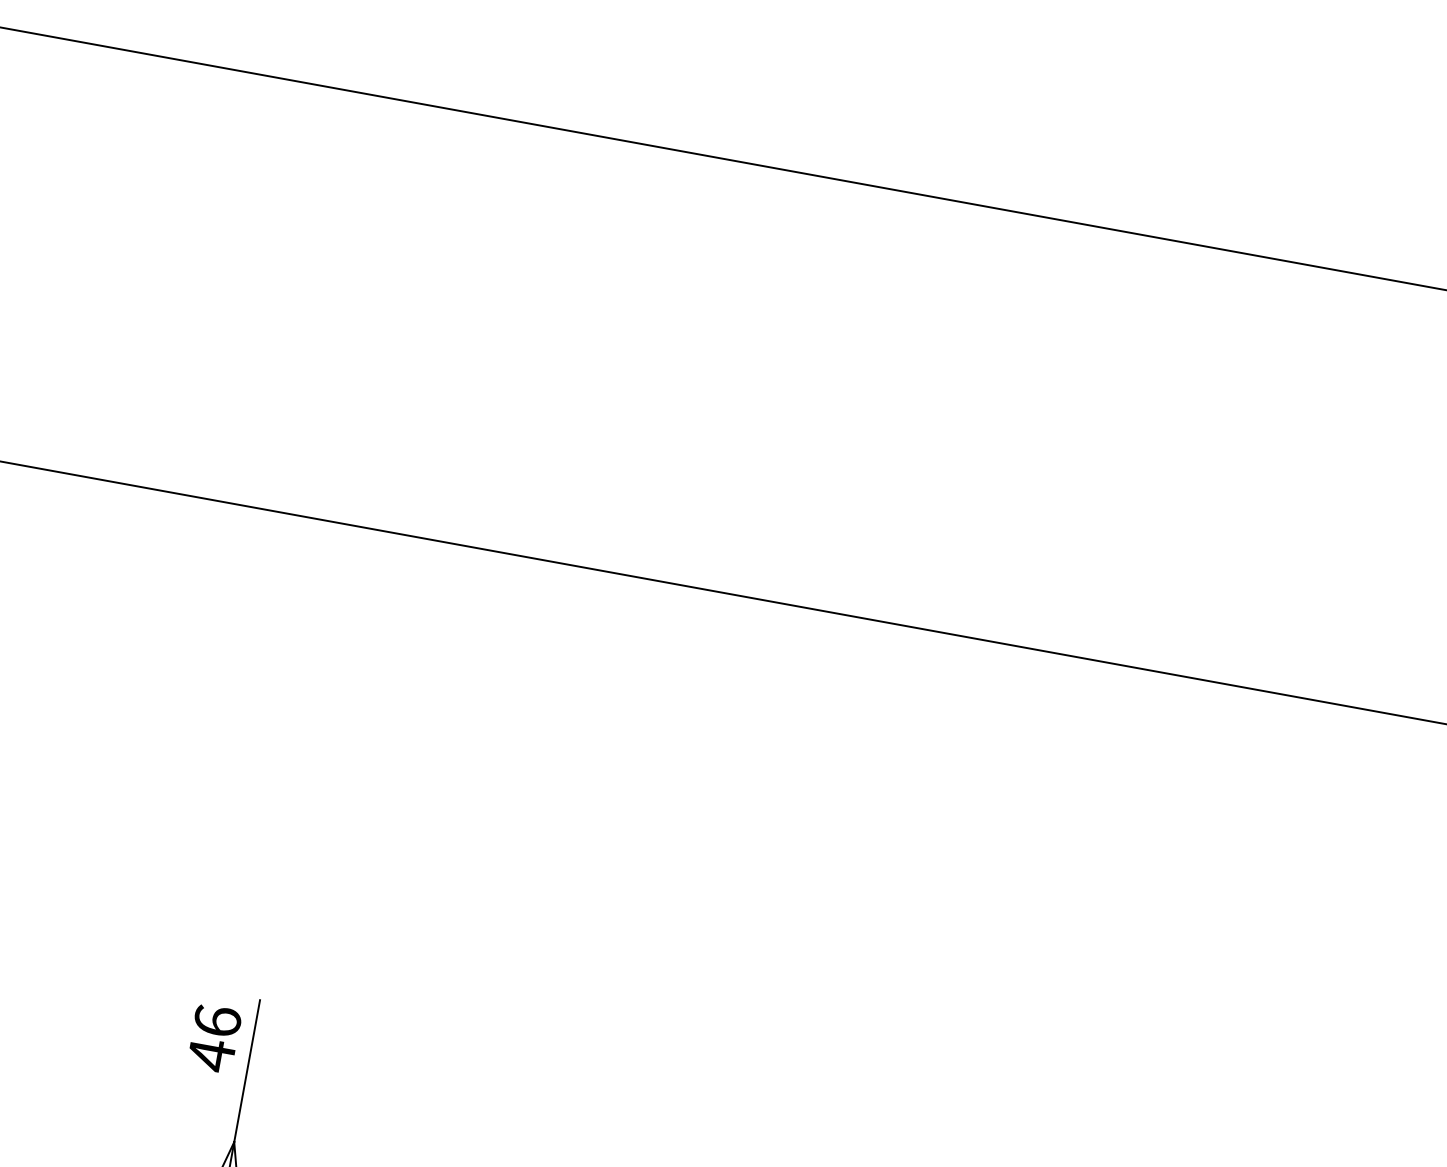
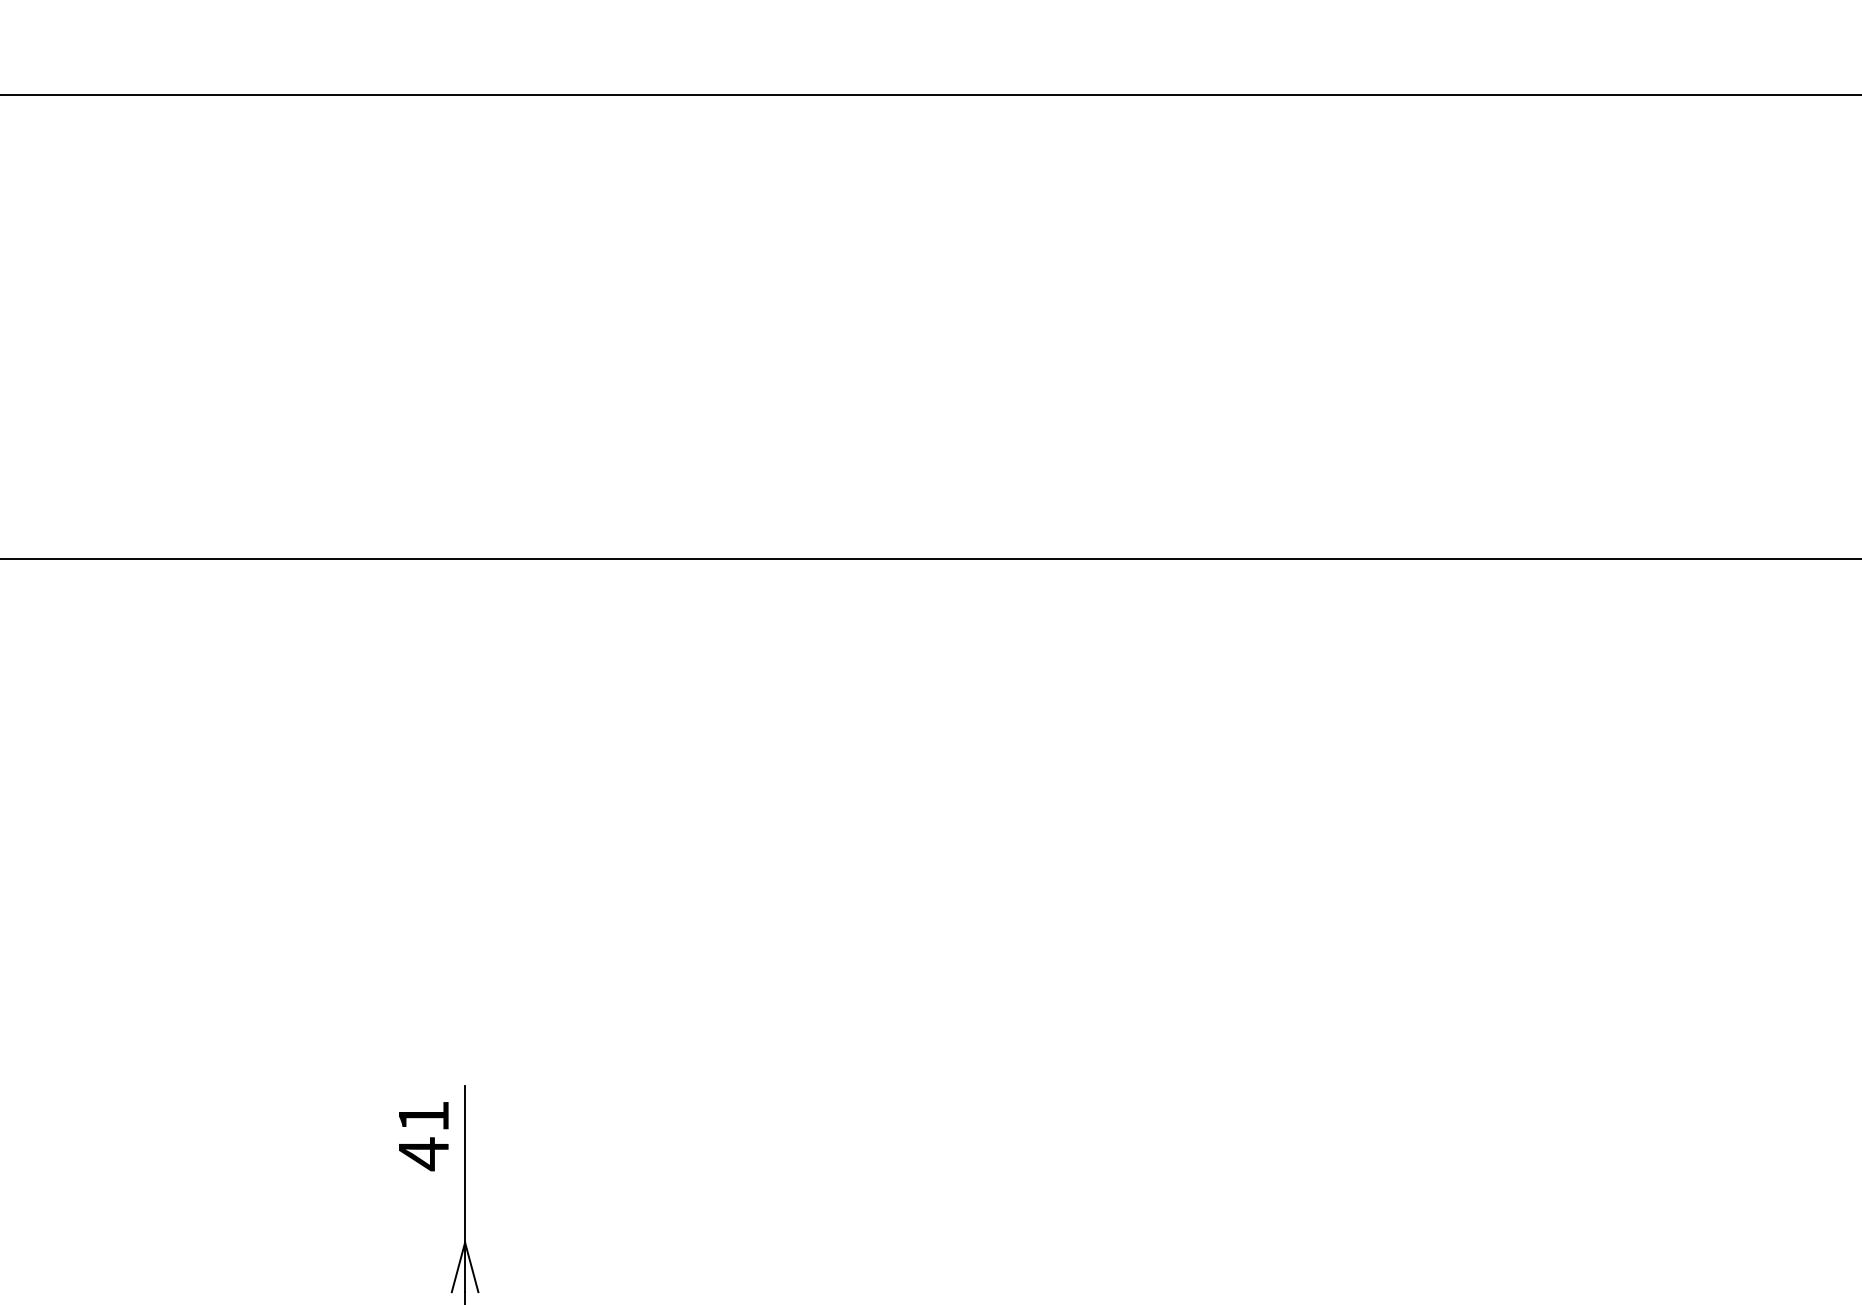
text: (217, 1020) -> (423, 1115), 46 -> 41

